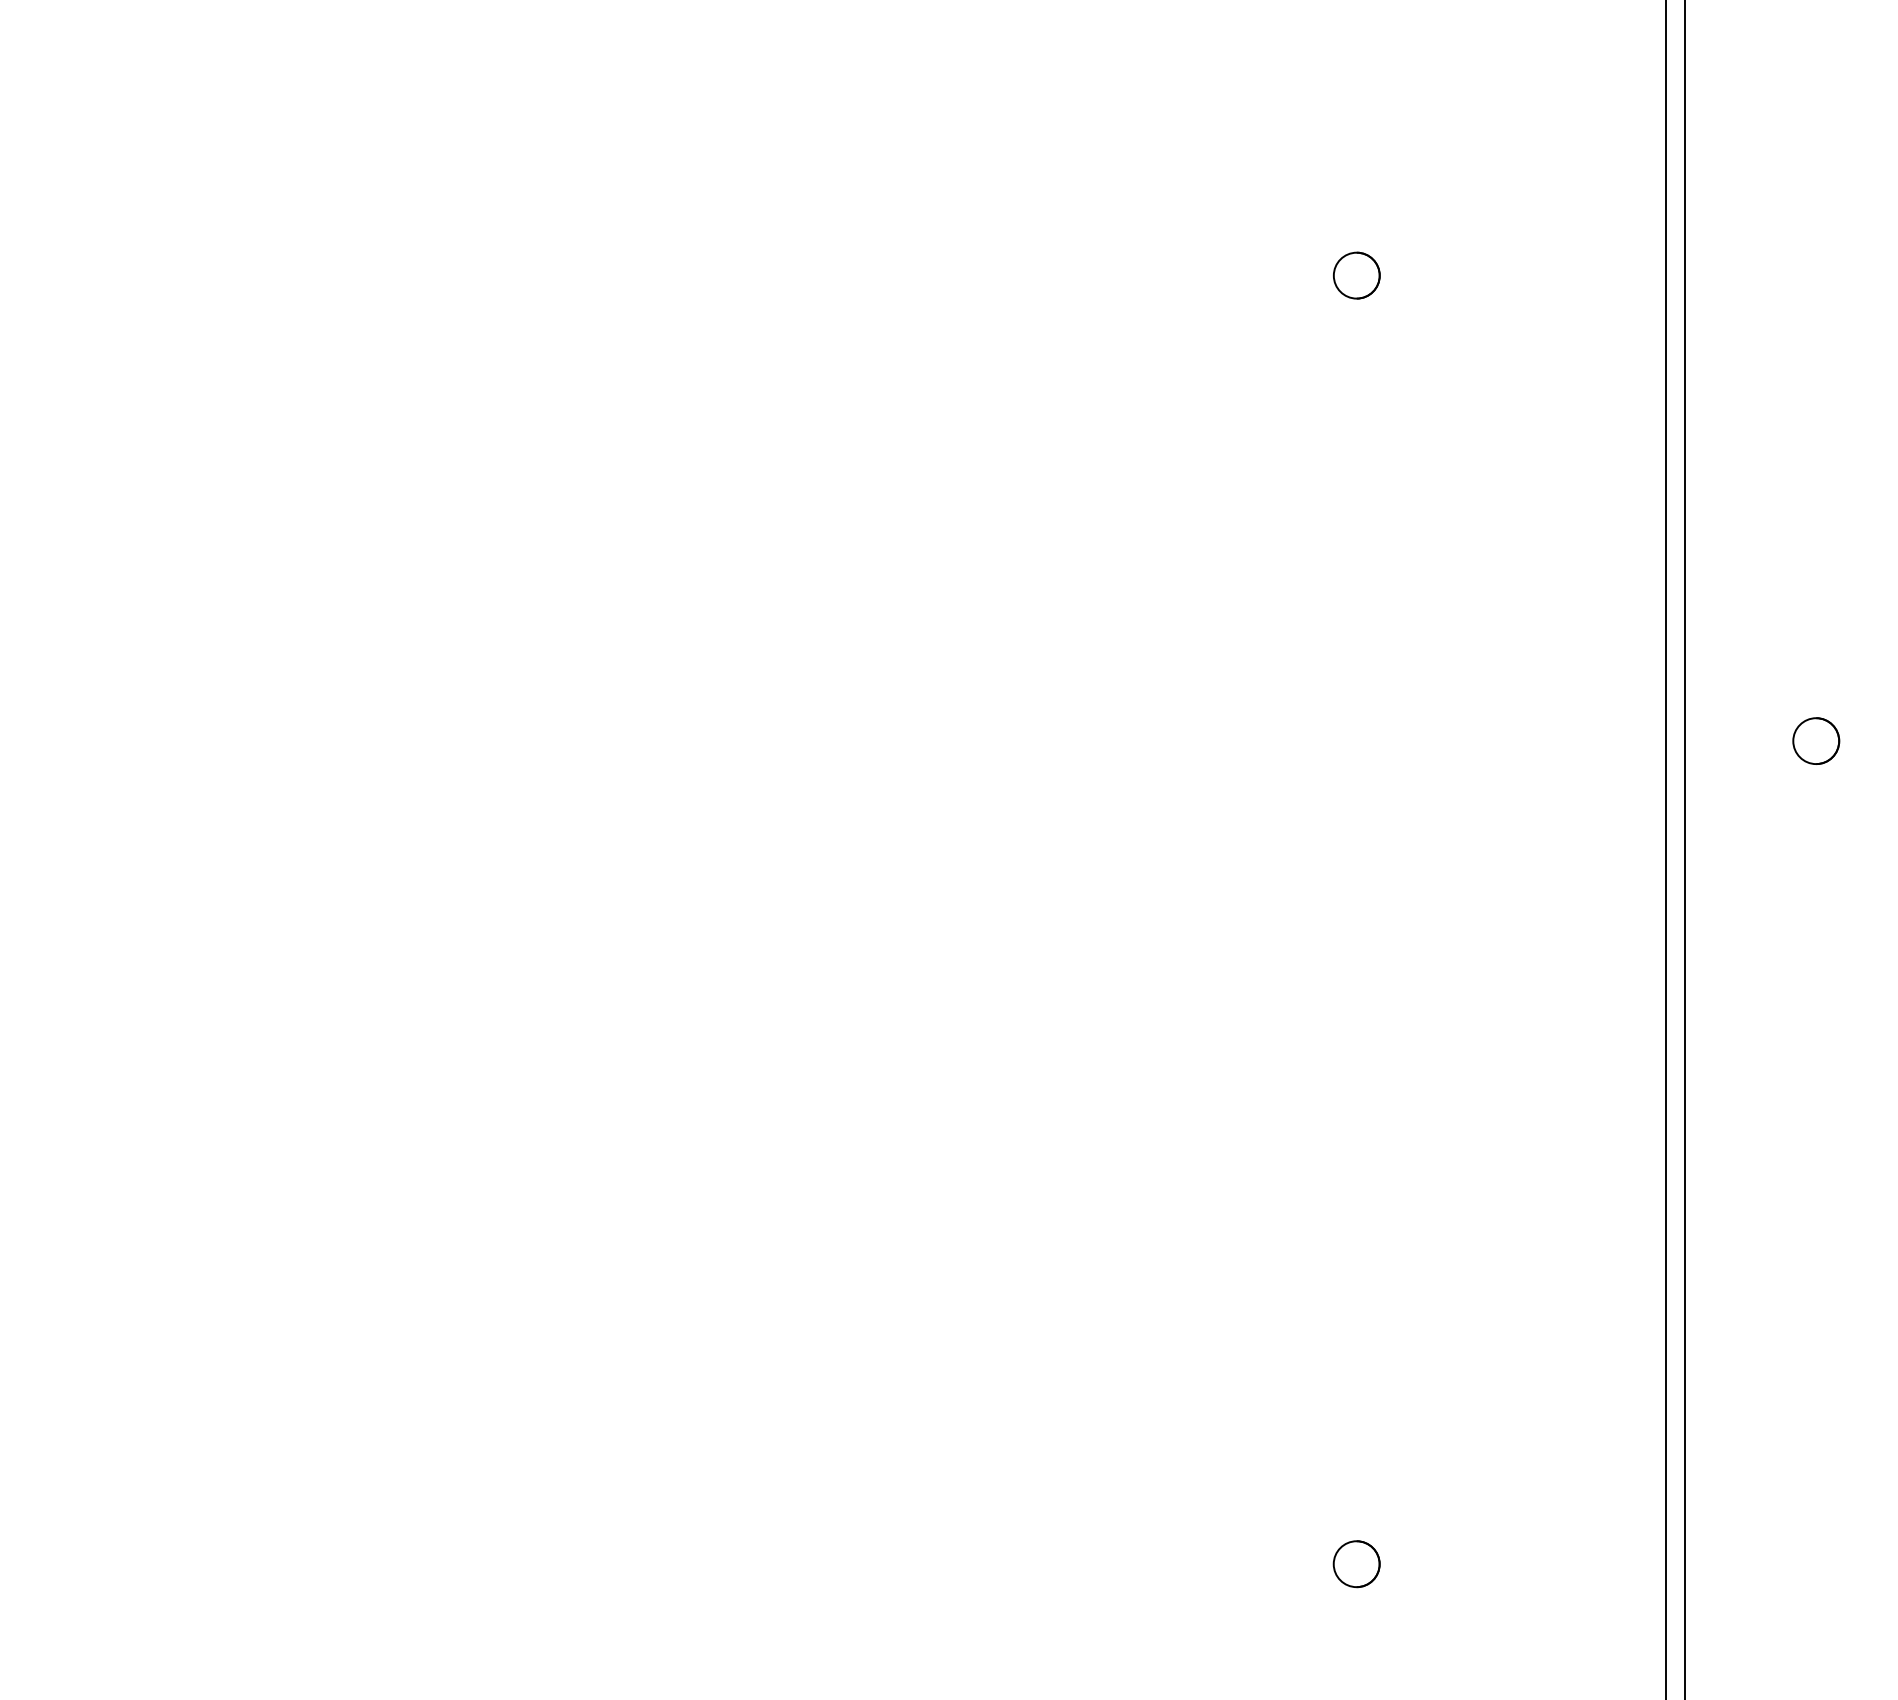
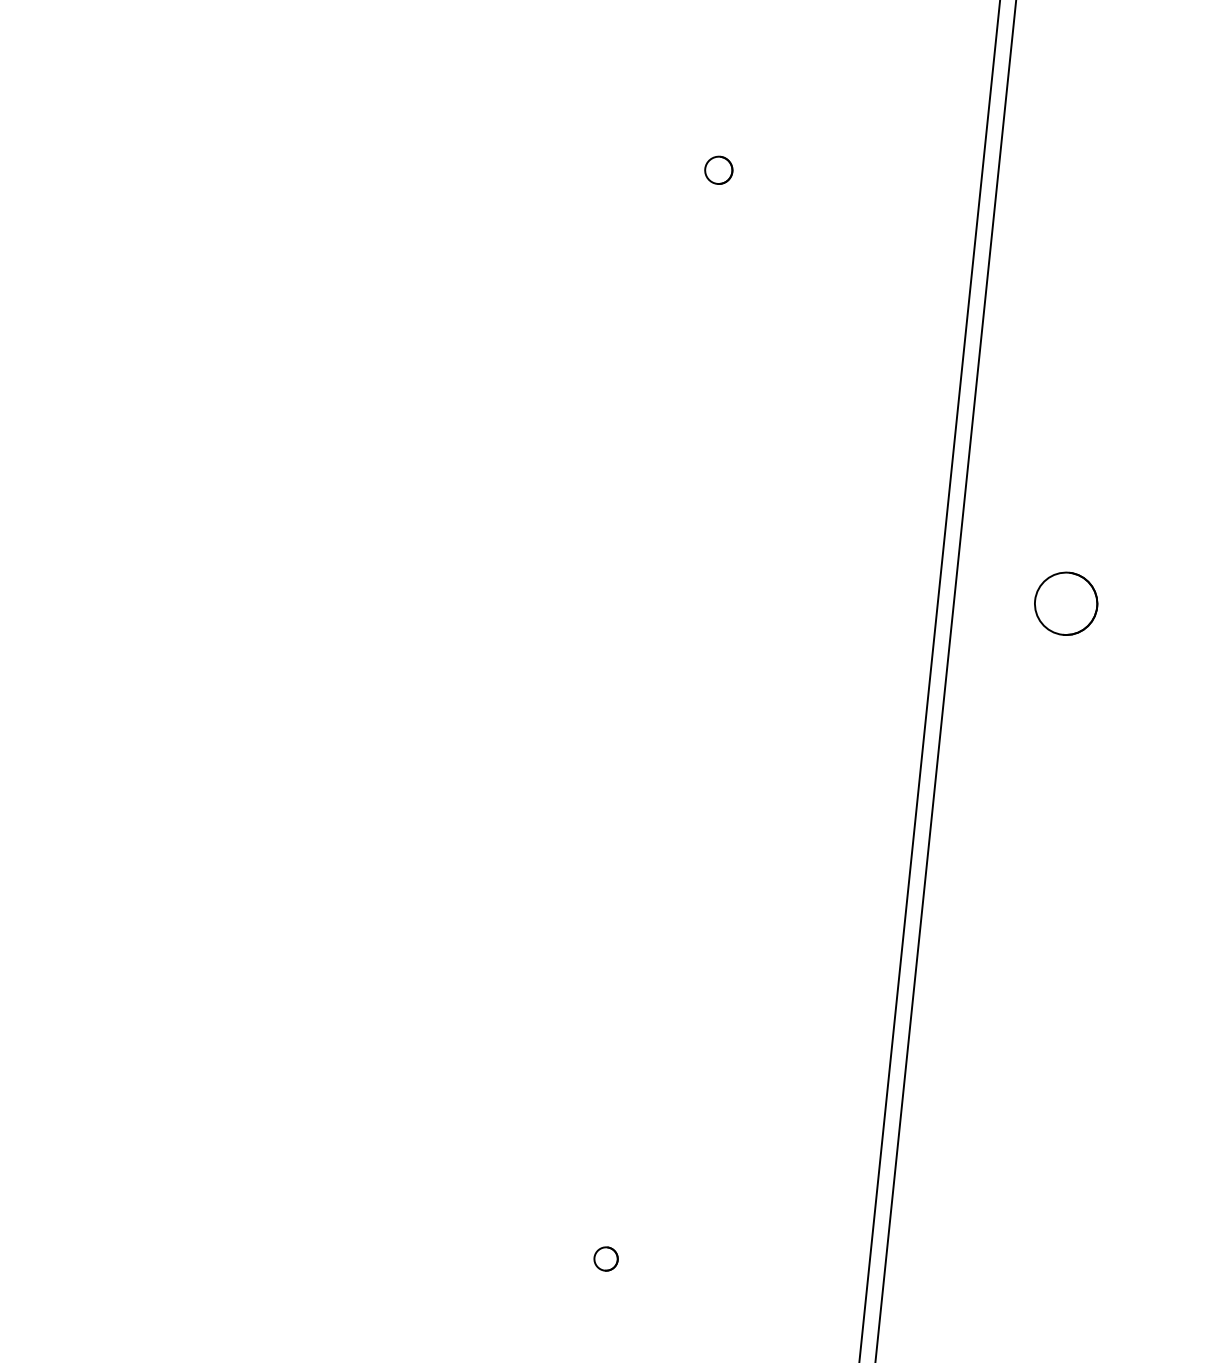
part: (1356, 275) -> (718, 170), size x0.7
part: (1816, 740) -> (1066, 603), size x1.6
part: (1356, 1564) -> (605, 1259), size x0.6

